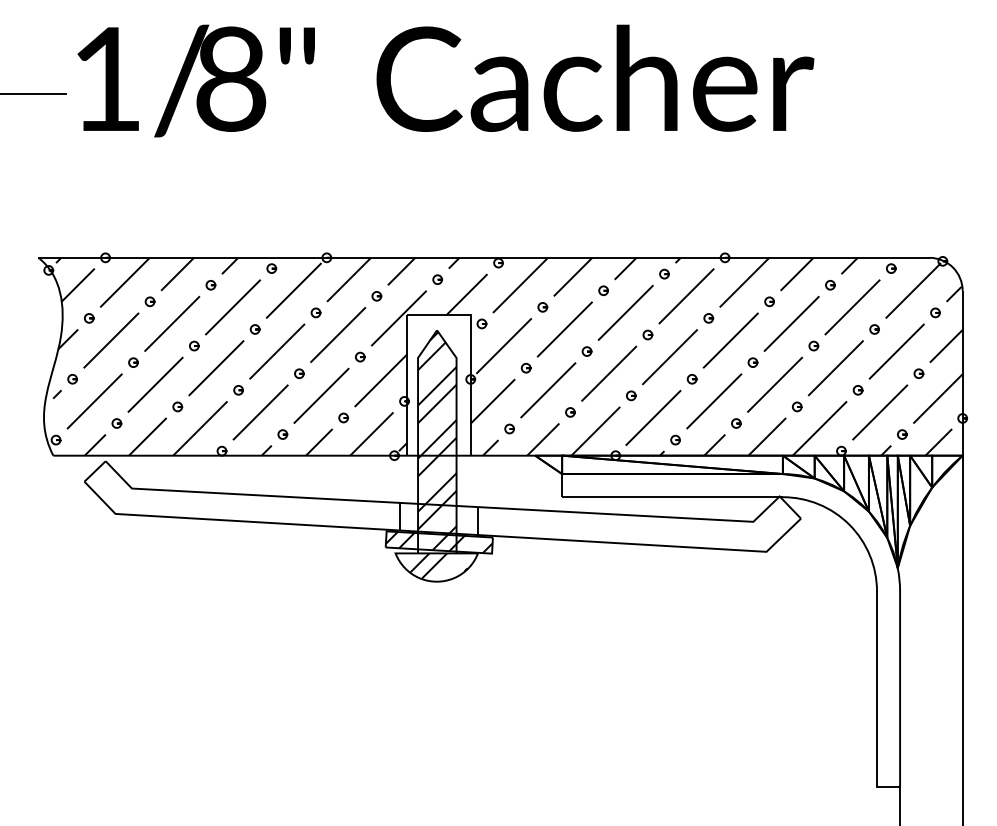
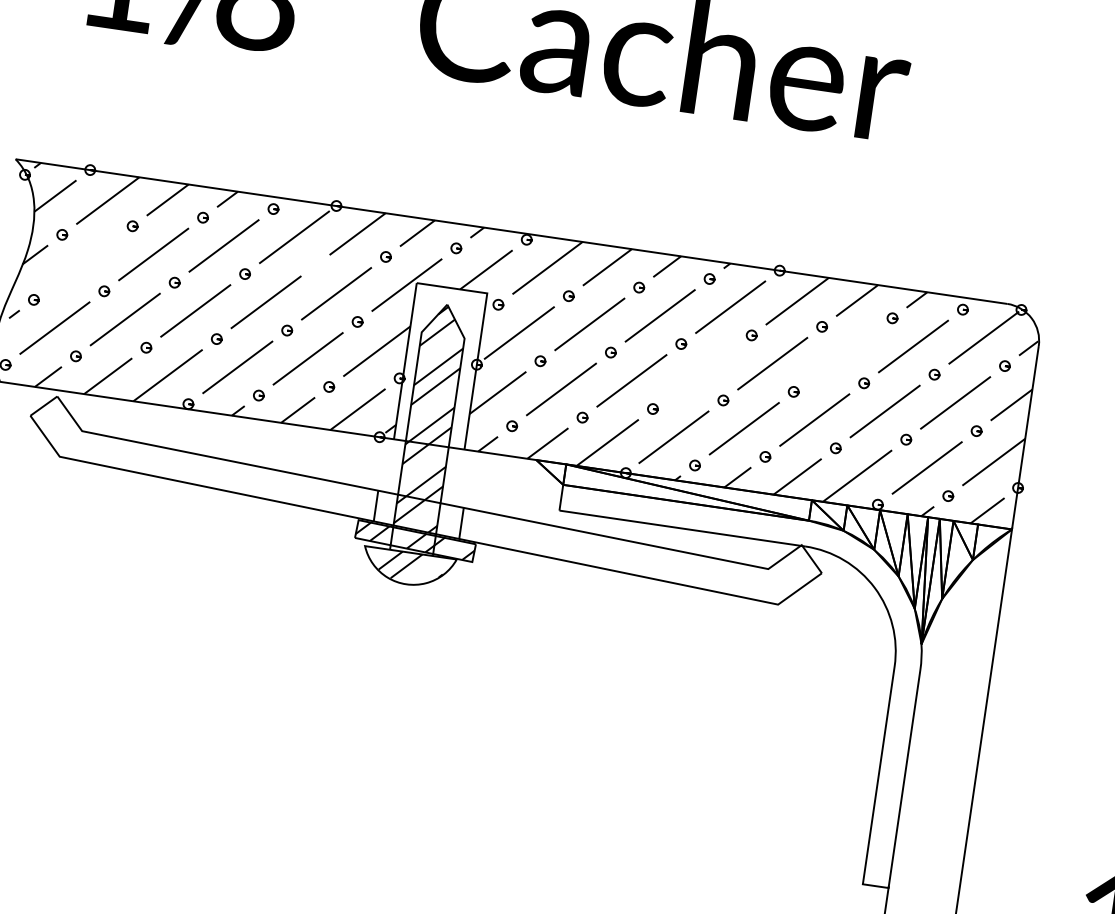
part: (315, 312) -> (315, 265), removed
line: (791, 323) -> (842, 354), removed
line: (111, 340) -> (83, 263), removed
line: (669, 357) -> (701, 372), removed

